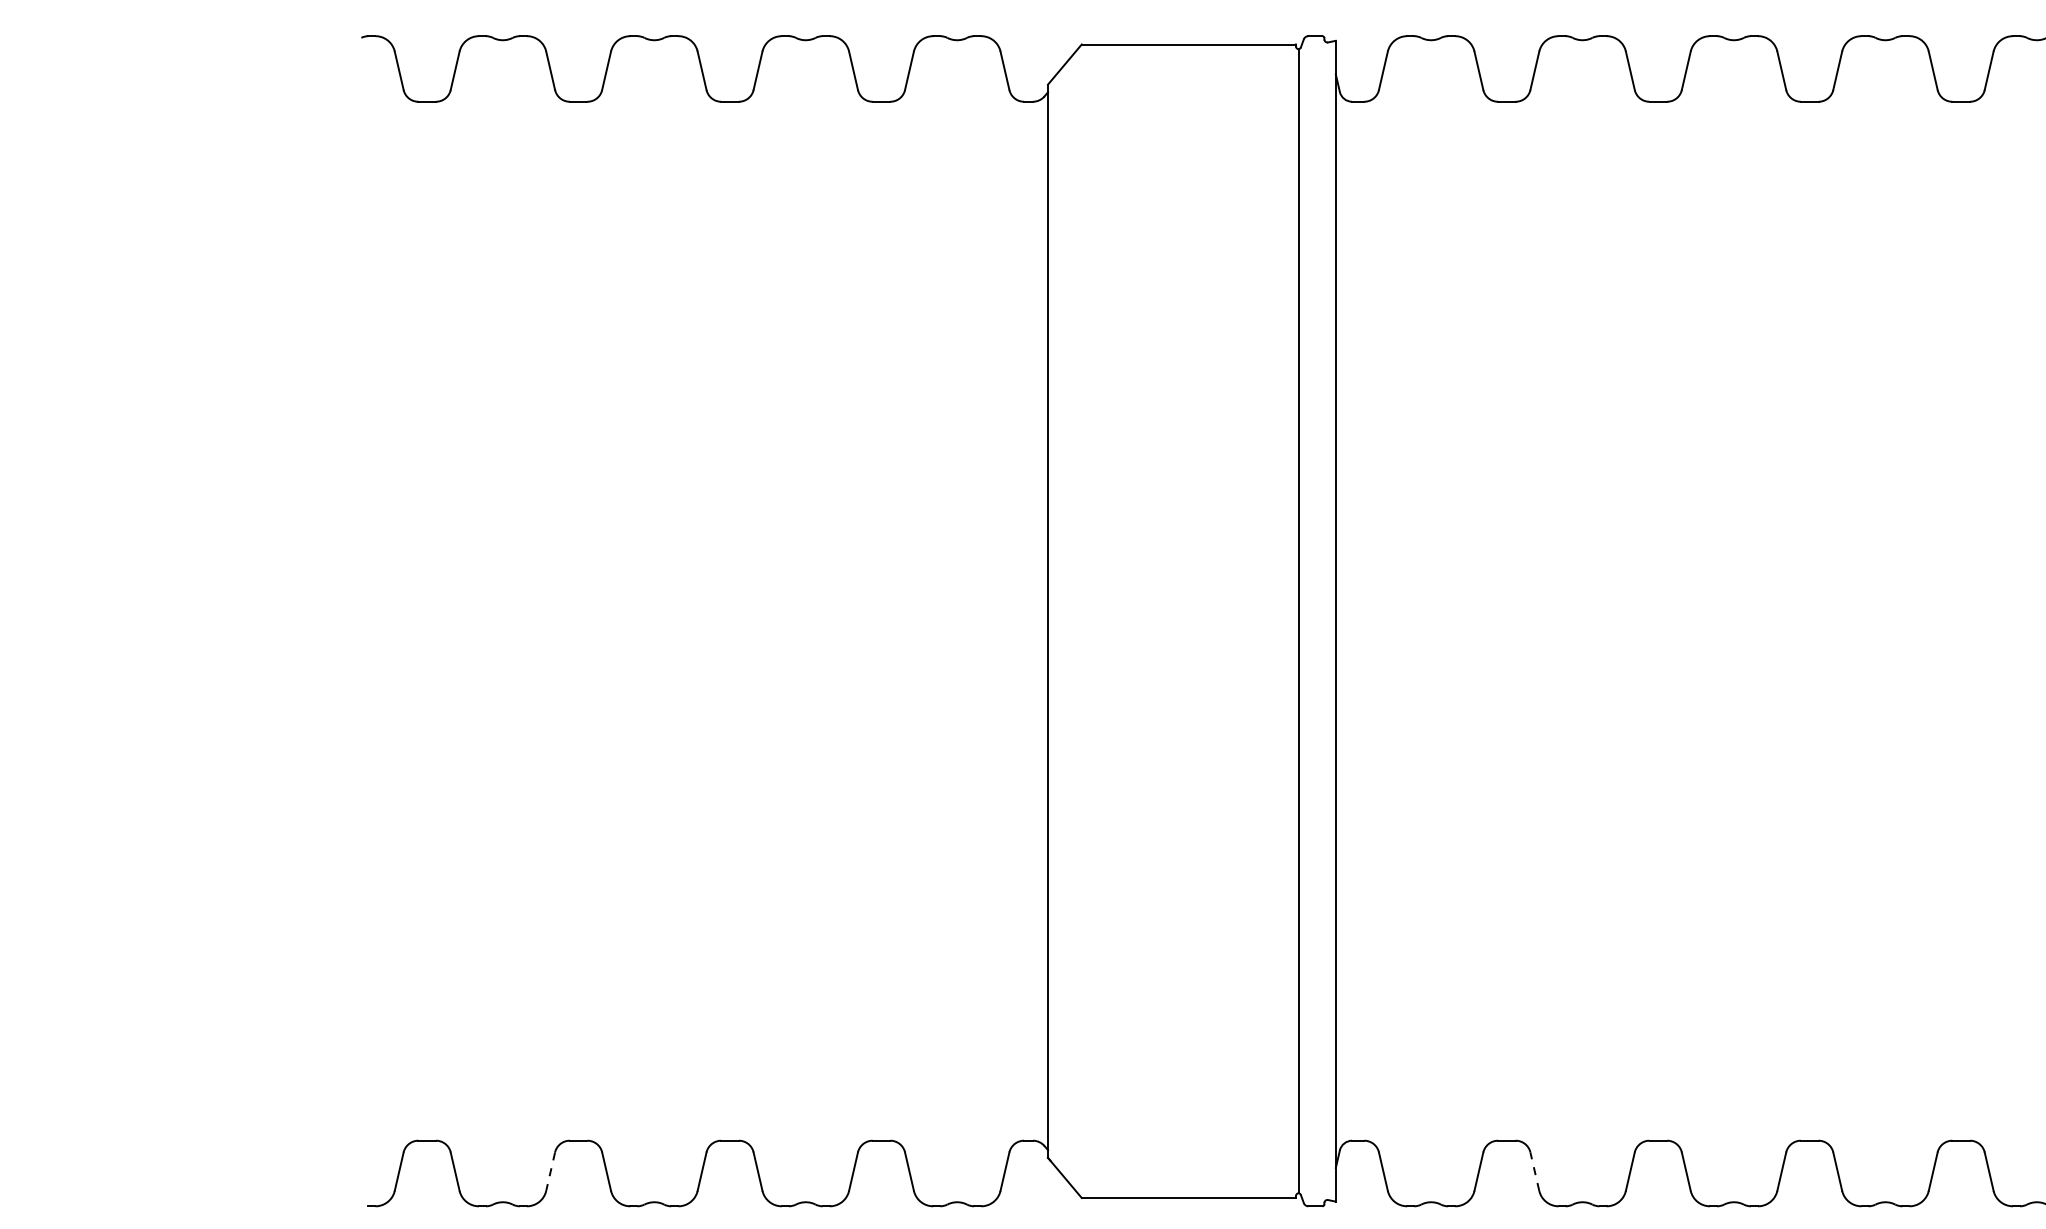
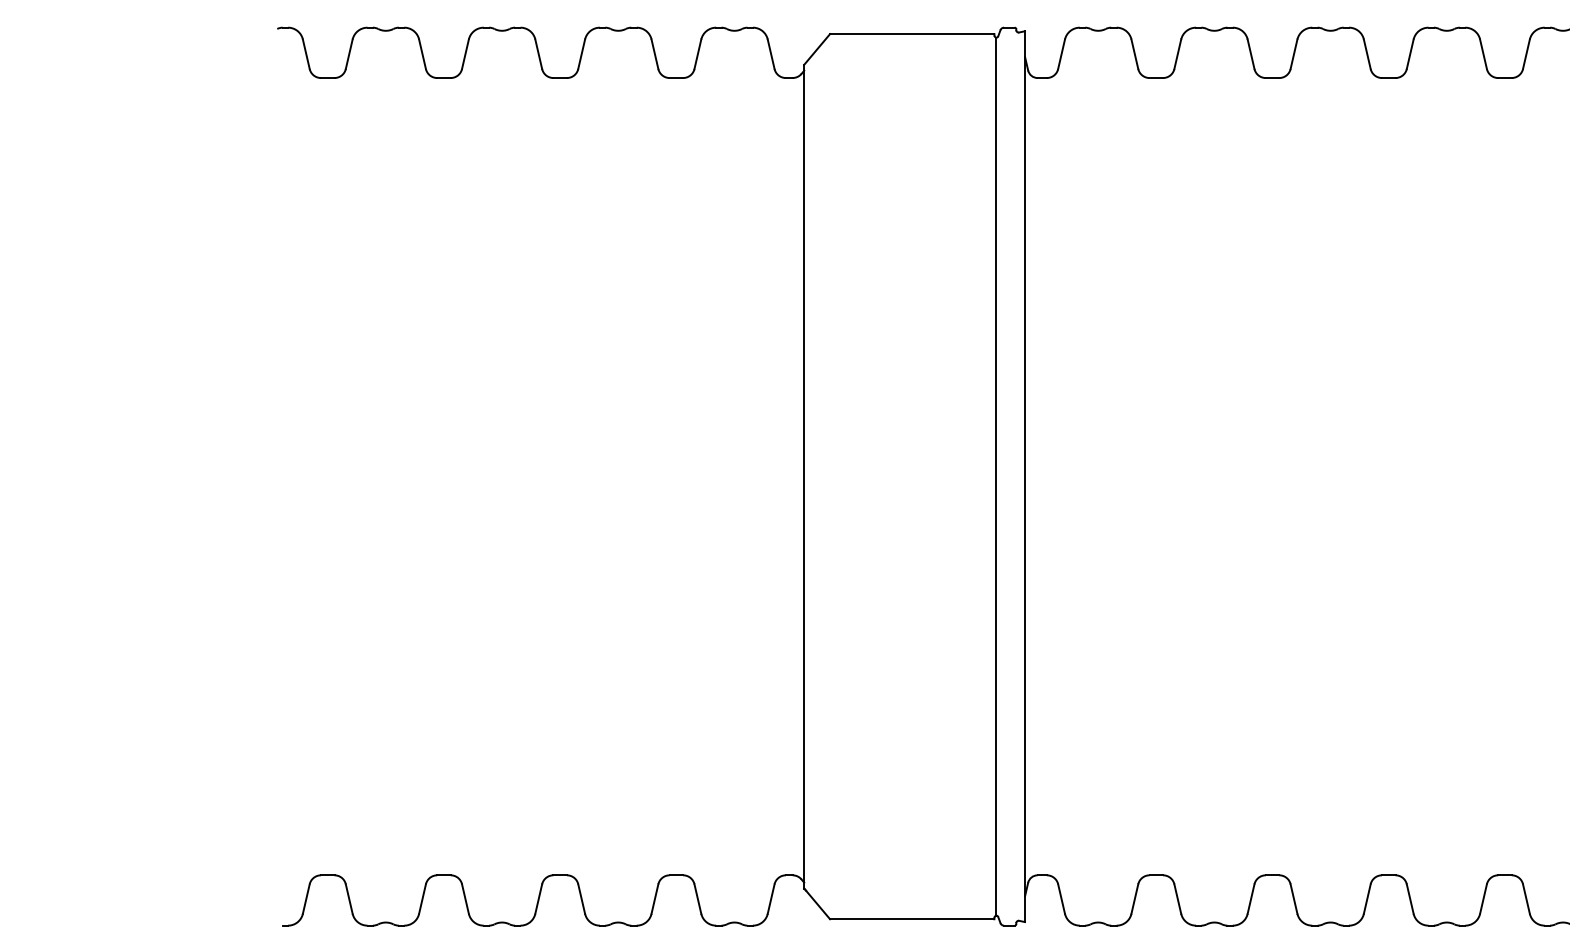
line: (550, 1171) -> (422, 898), dashed -> solid
line: (1534, 1171) -> (1177, 898), dashed -> solid

